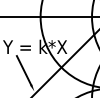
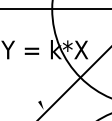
line: (23, 70) -> (29, 81), removed

